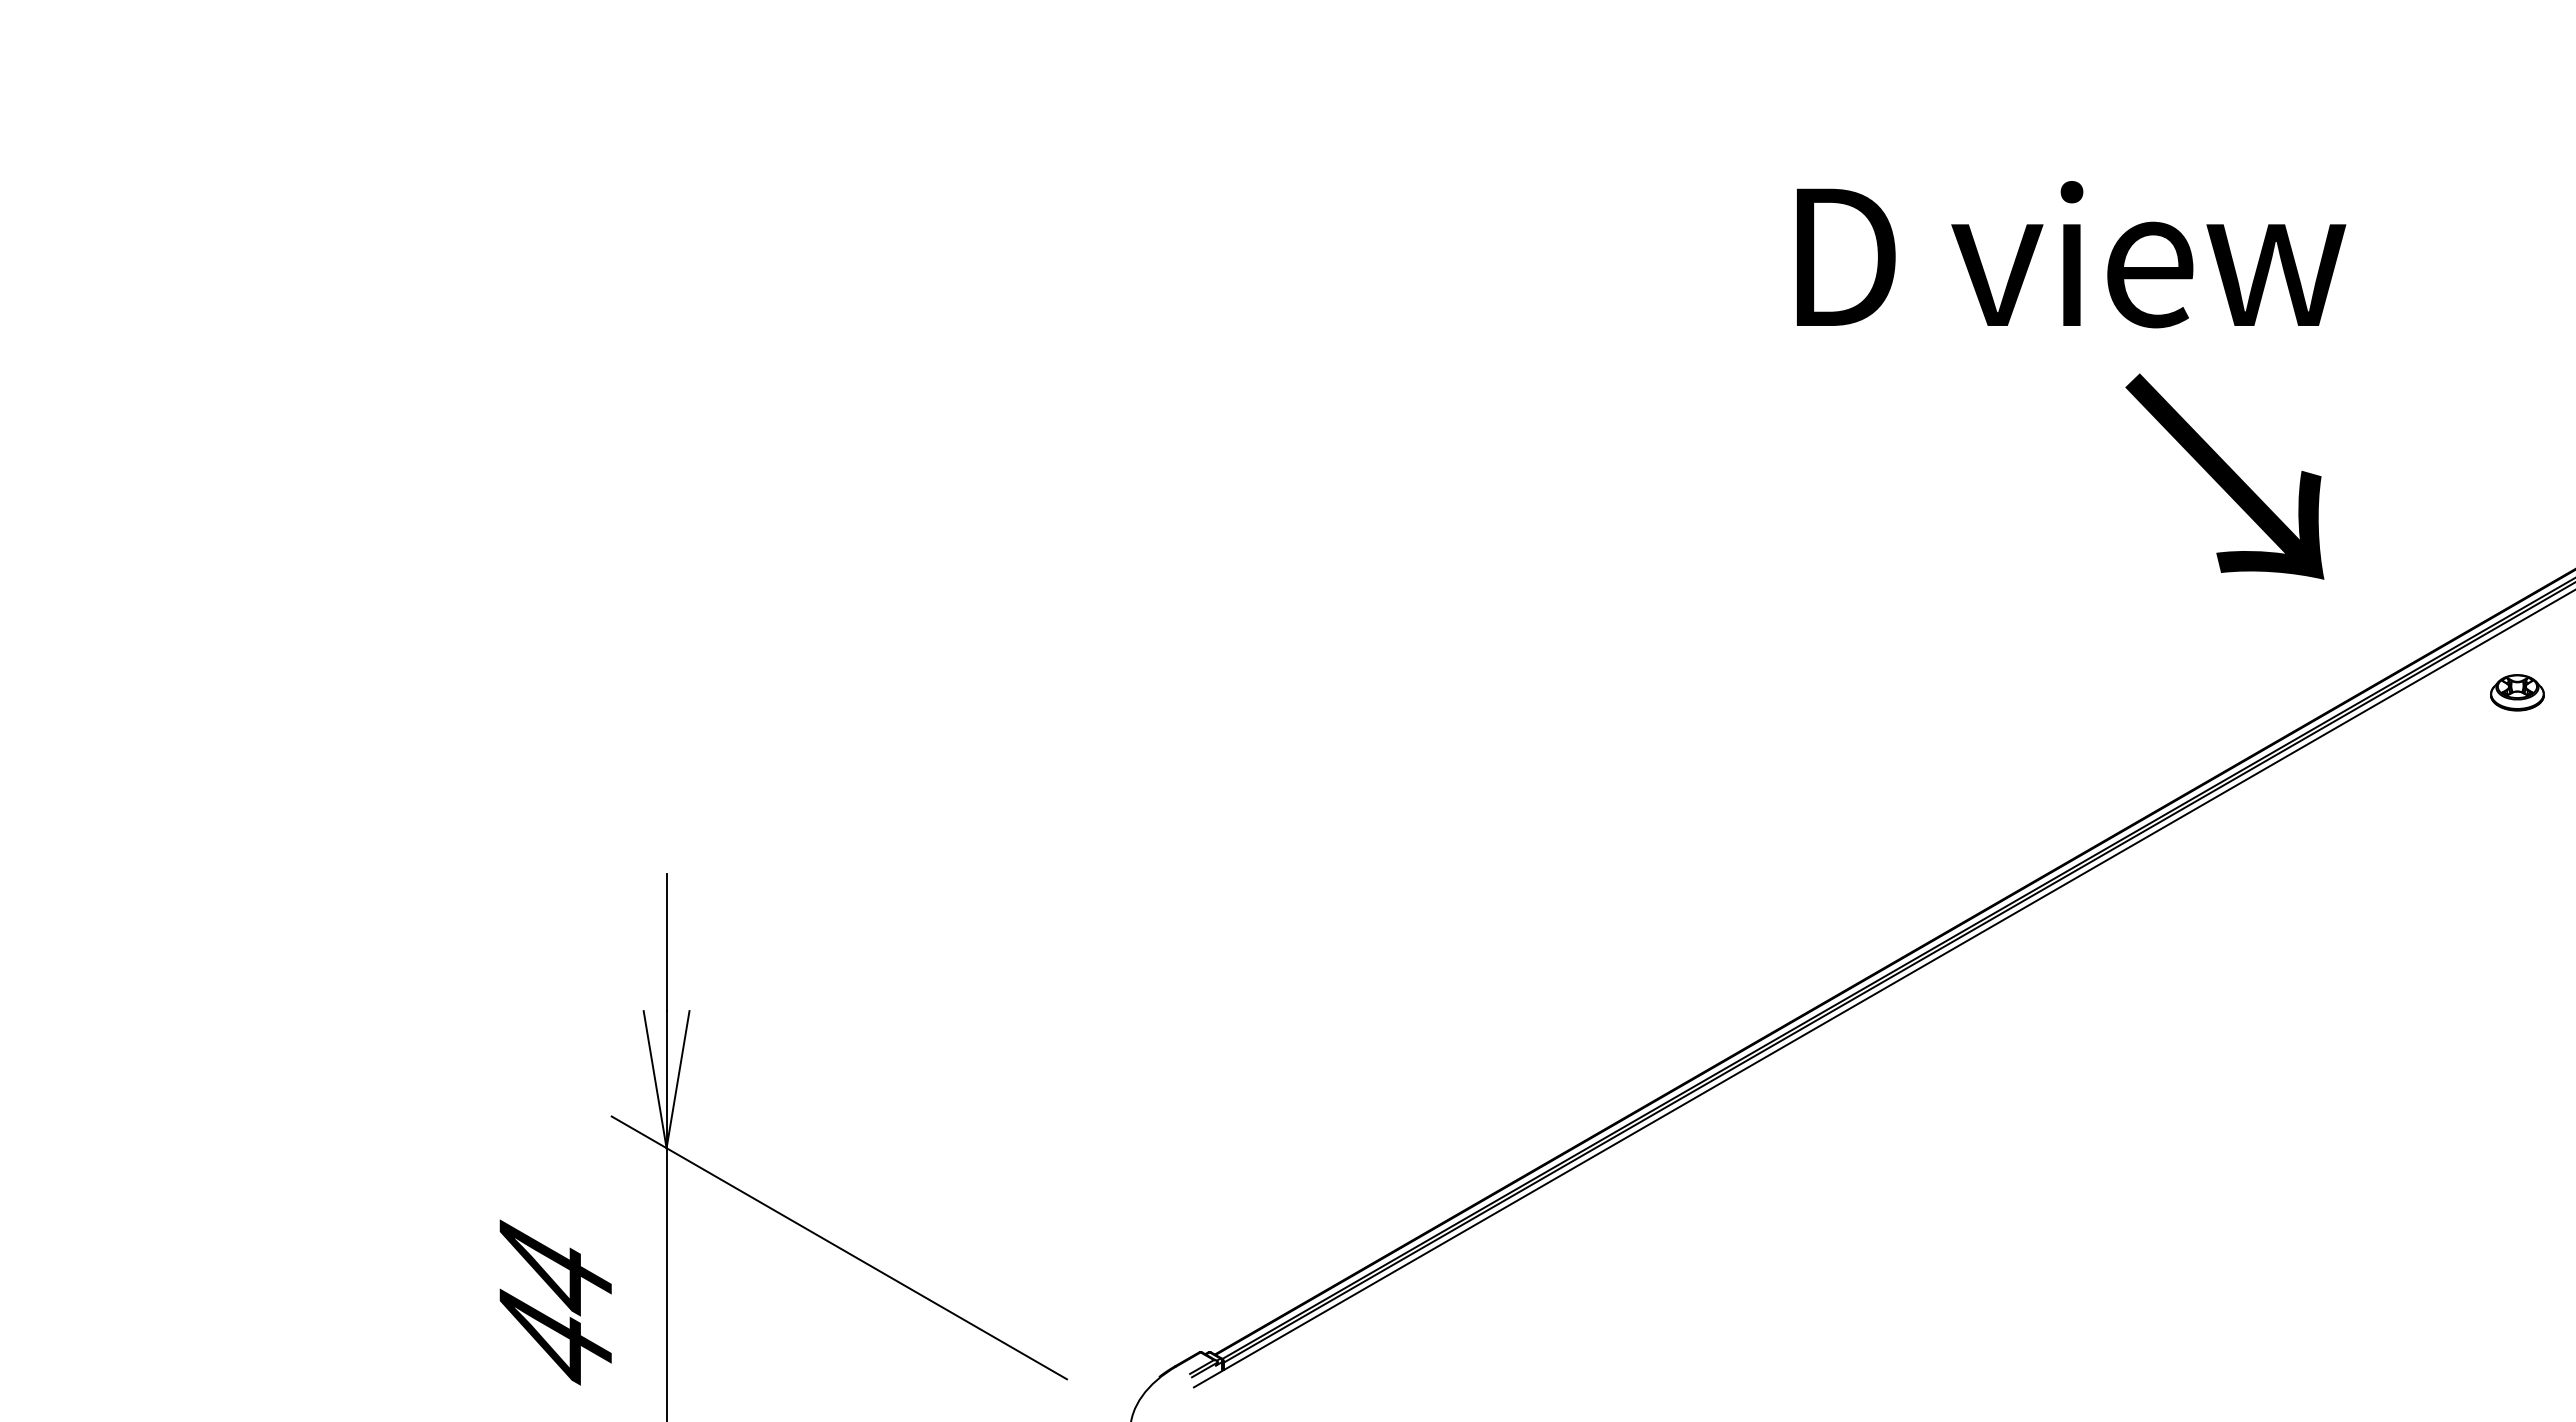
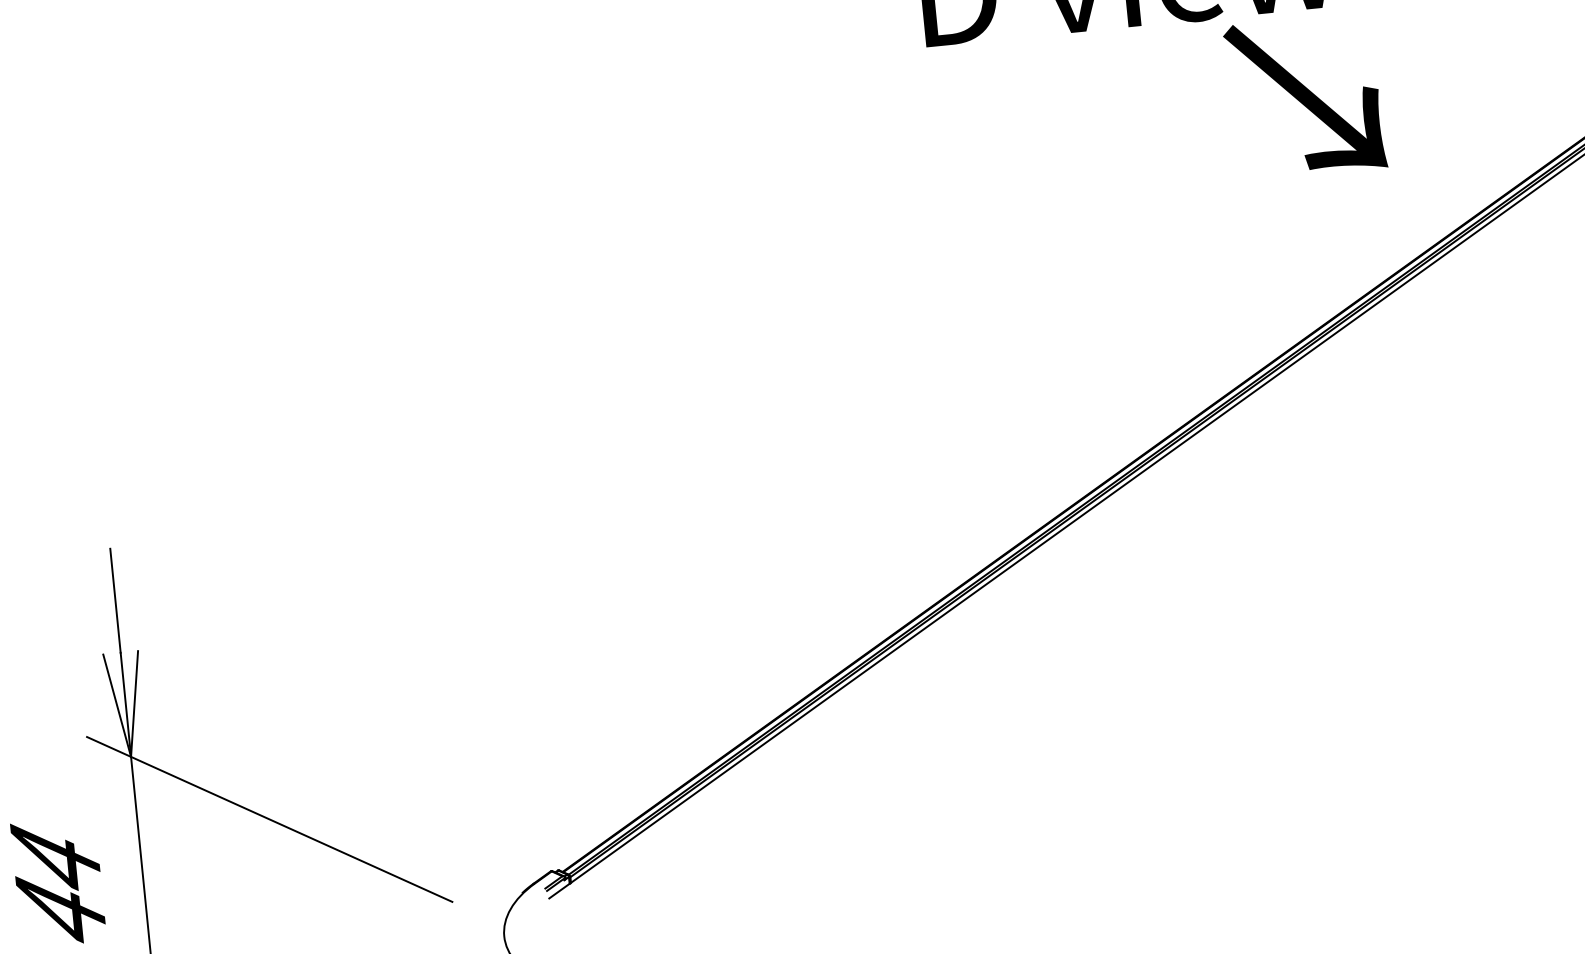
text: (2224, 476) -> (1304, 96), moved
part: (2517, 692) -> (1500, 270), removed

